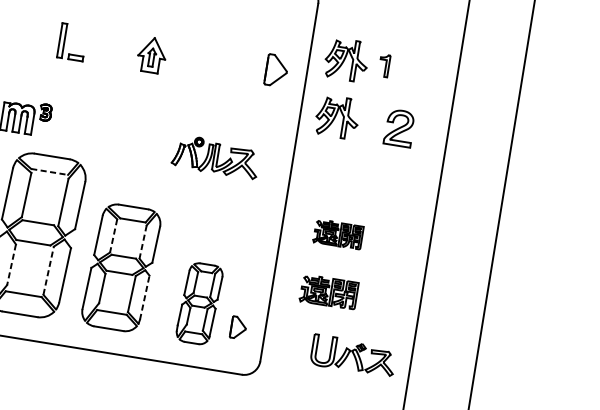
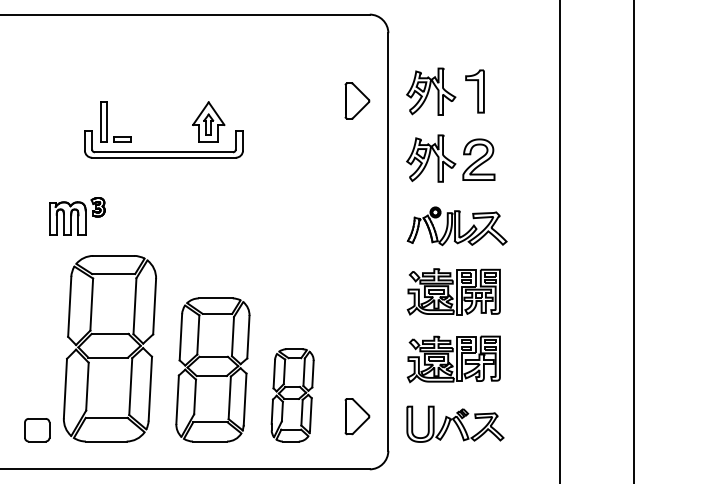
part: (383, 65) -> (474, 91), size x1.67
part: (276, 70) -> (357, 100), moved
part: (109, 73) -> (163, 151), added
part: (399, 127) -> (478, 159), moved
part: (215, 157) -> (456, 226), moved
line: (49, 172) -> (113, 274), dashed -> solid
part: (338, 234) -> (453, 291), size x1.67
line: (113, 235) -> (198, 334), dashed -> solid
line: (142, 241) -> (232, 336), dashed -> solid
line: (11, 264) -> (87, 386), dashed -> solid
line: (48, 270) -> (130, 386), dashed -> solid
part: (328, 292) -> (453, 359), size x1.43
line: (145, 297) -> (245, 399), dashed -> solid
part: (199, 303) -> (292, 395), moved
part: (238, 327) -> (357, 416), size x1.43
part: (353, 355) -> (455, 423), moved

